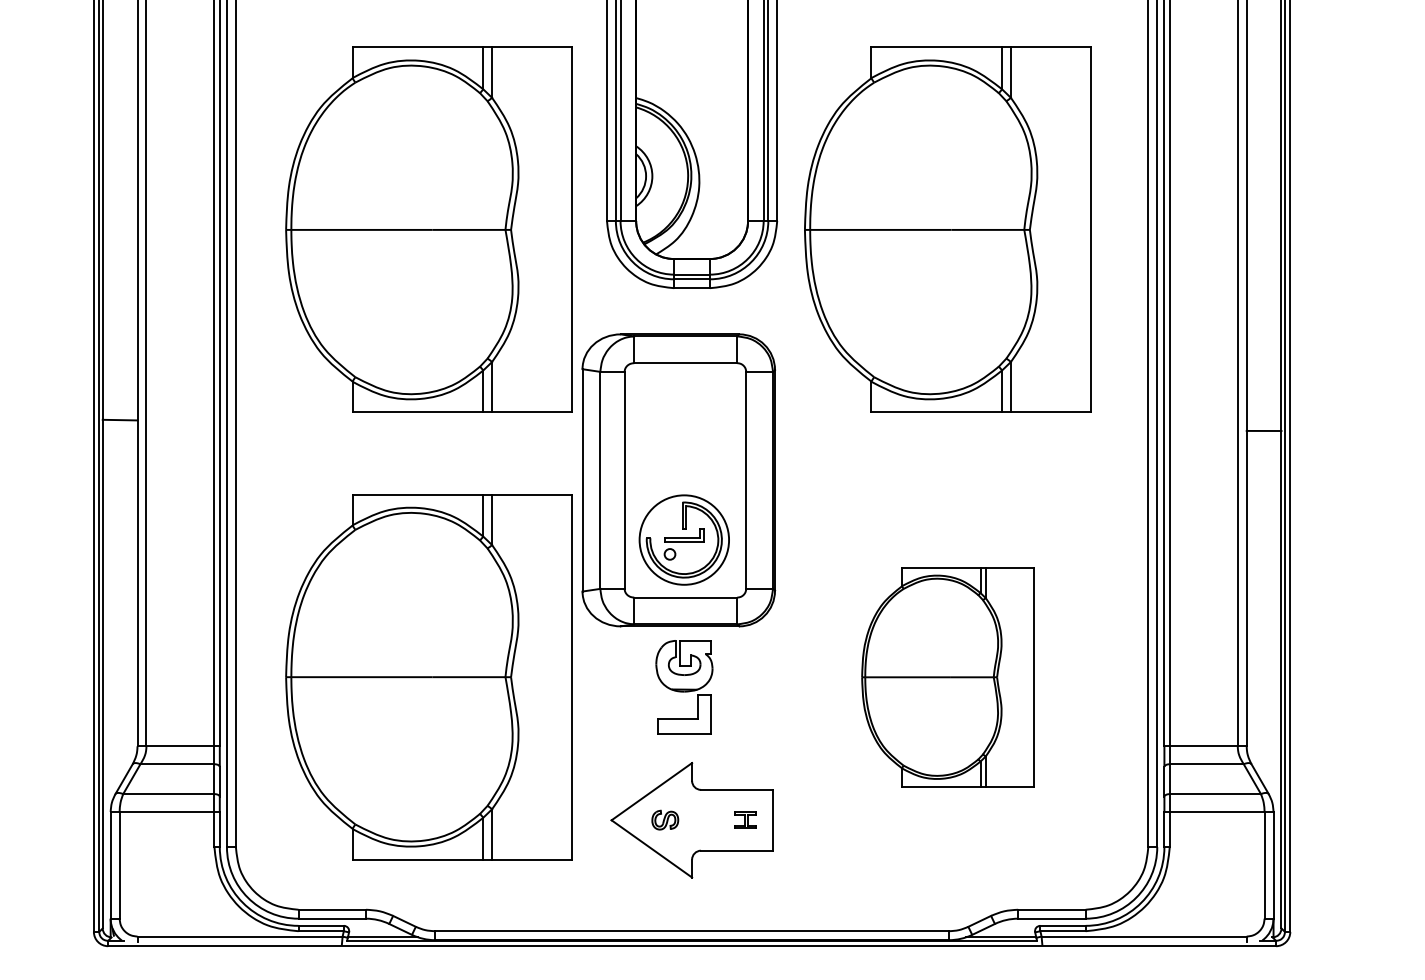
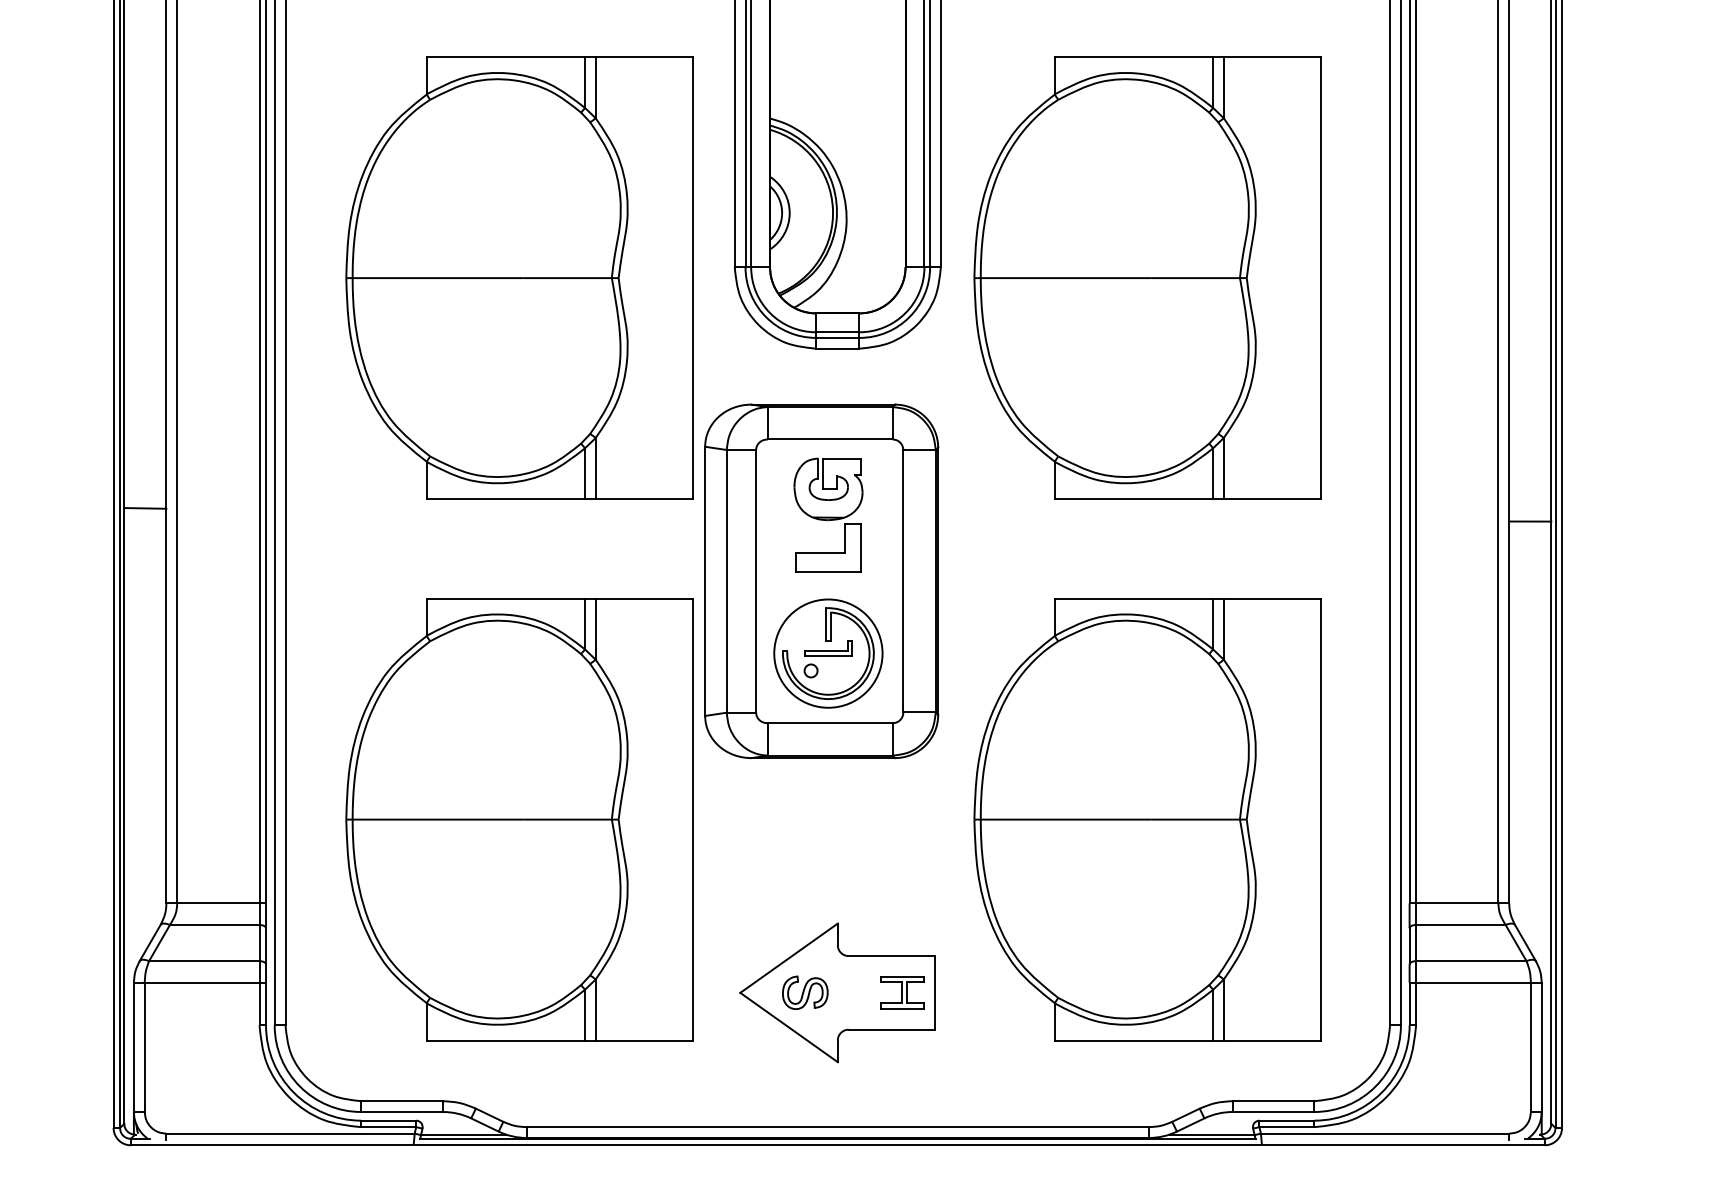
part: (947, 677) -> (1147, 819), size x1.67
part: (684, 687) -> (828, 514), moved
part: (665, 819) -> (805, 992), size x1.43
part: (745, 819) -> (902, 992), size x1.67

